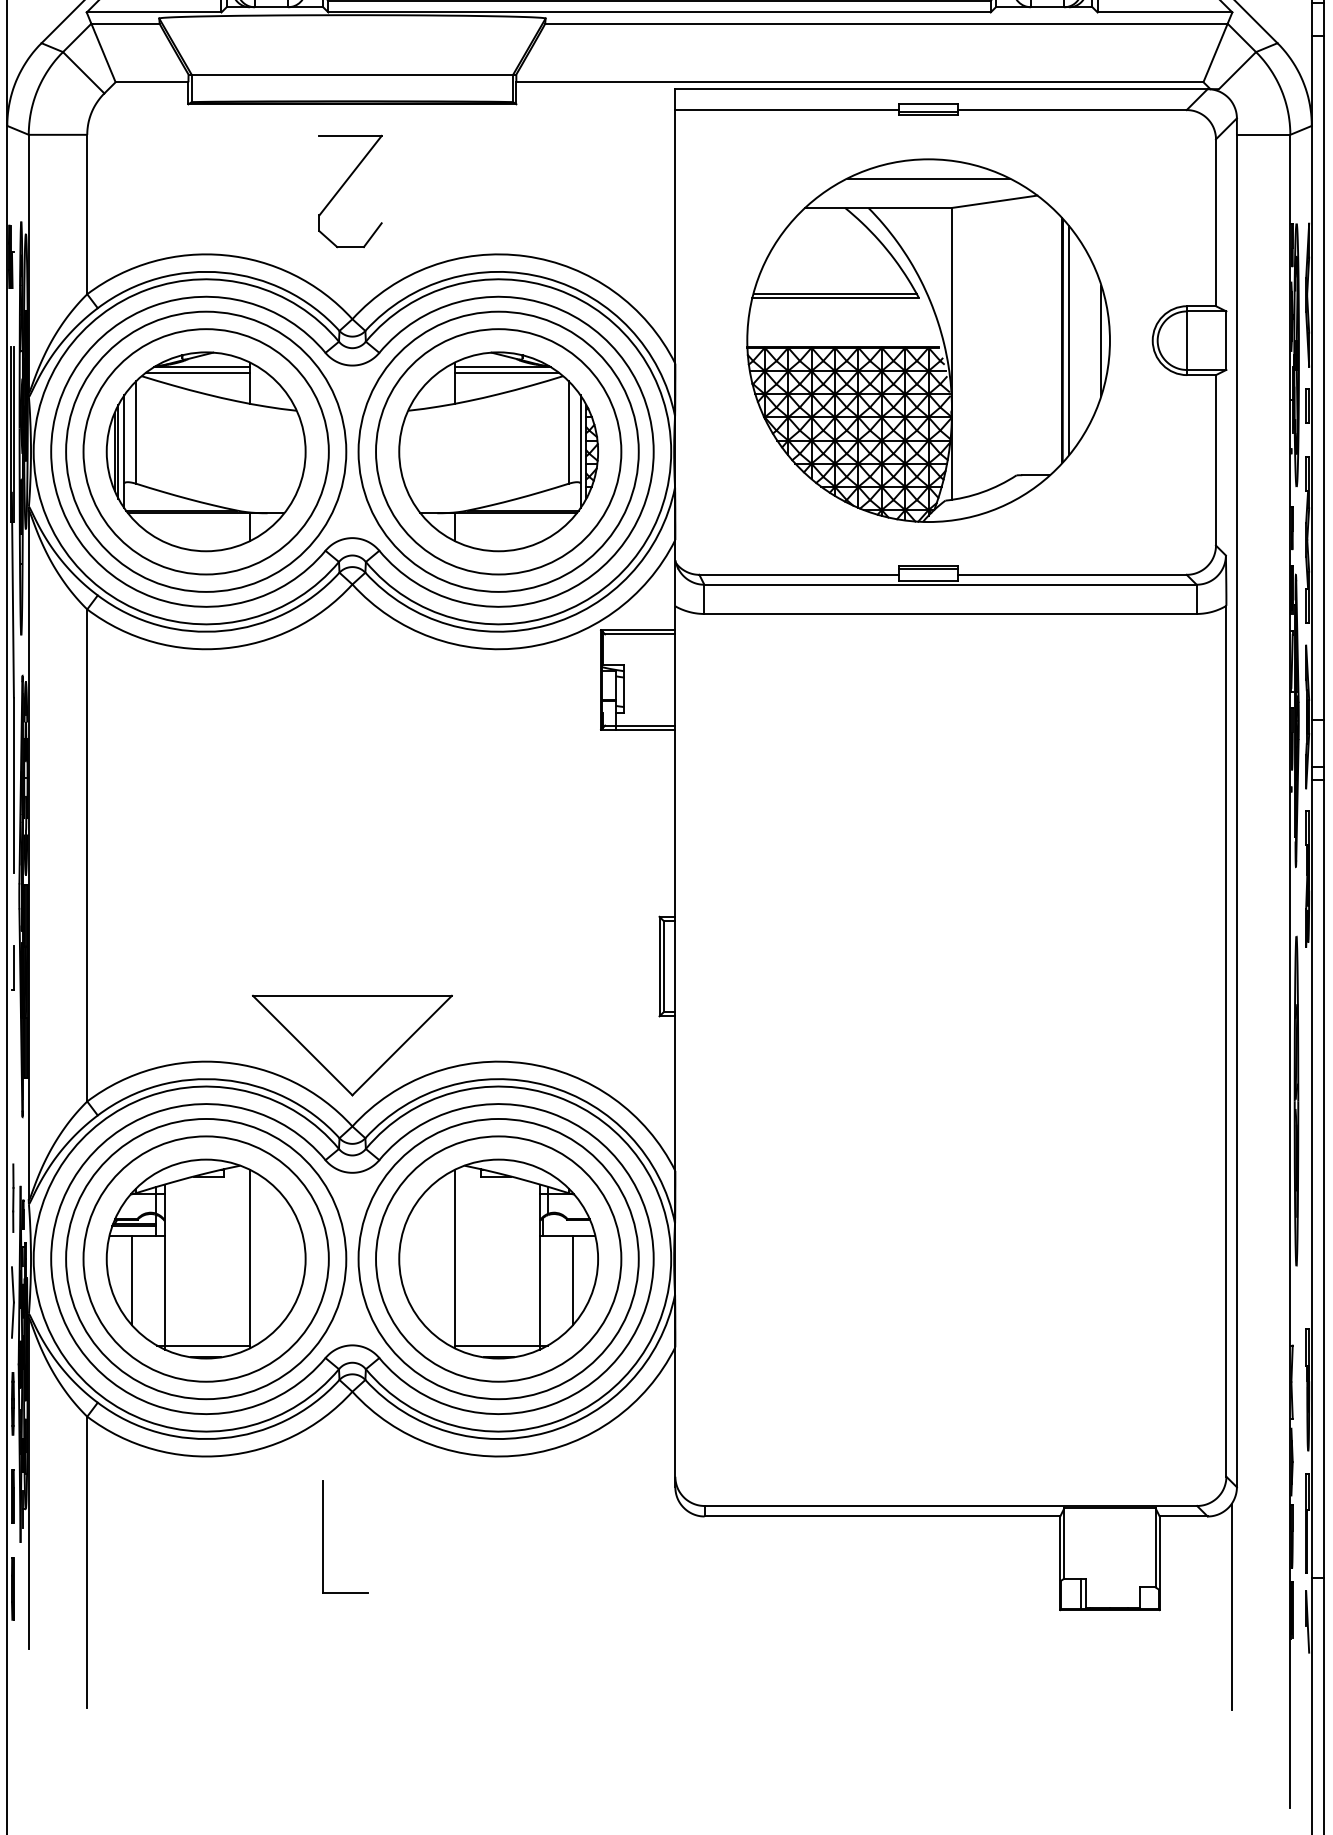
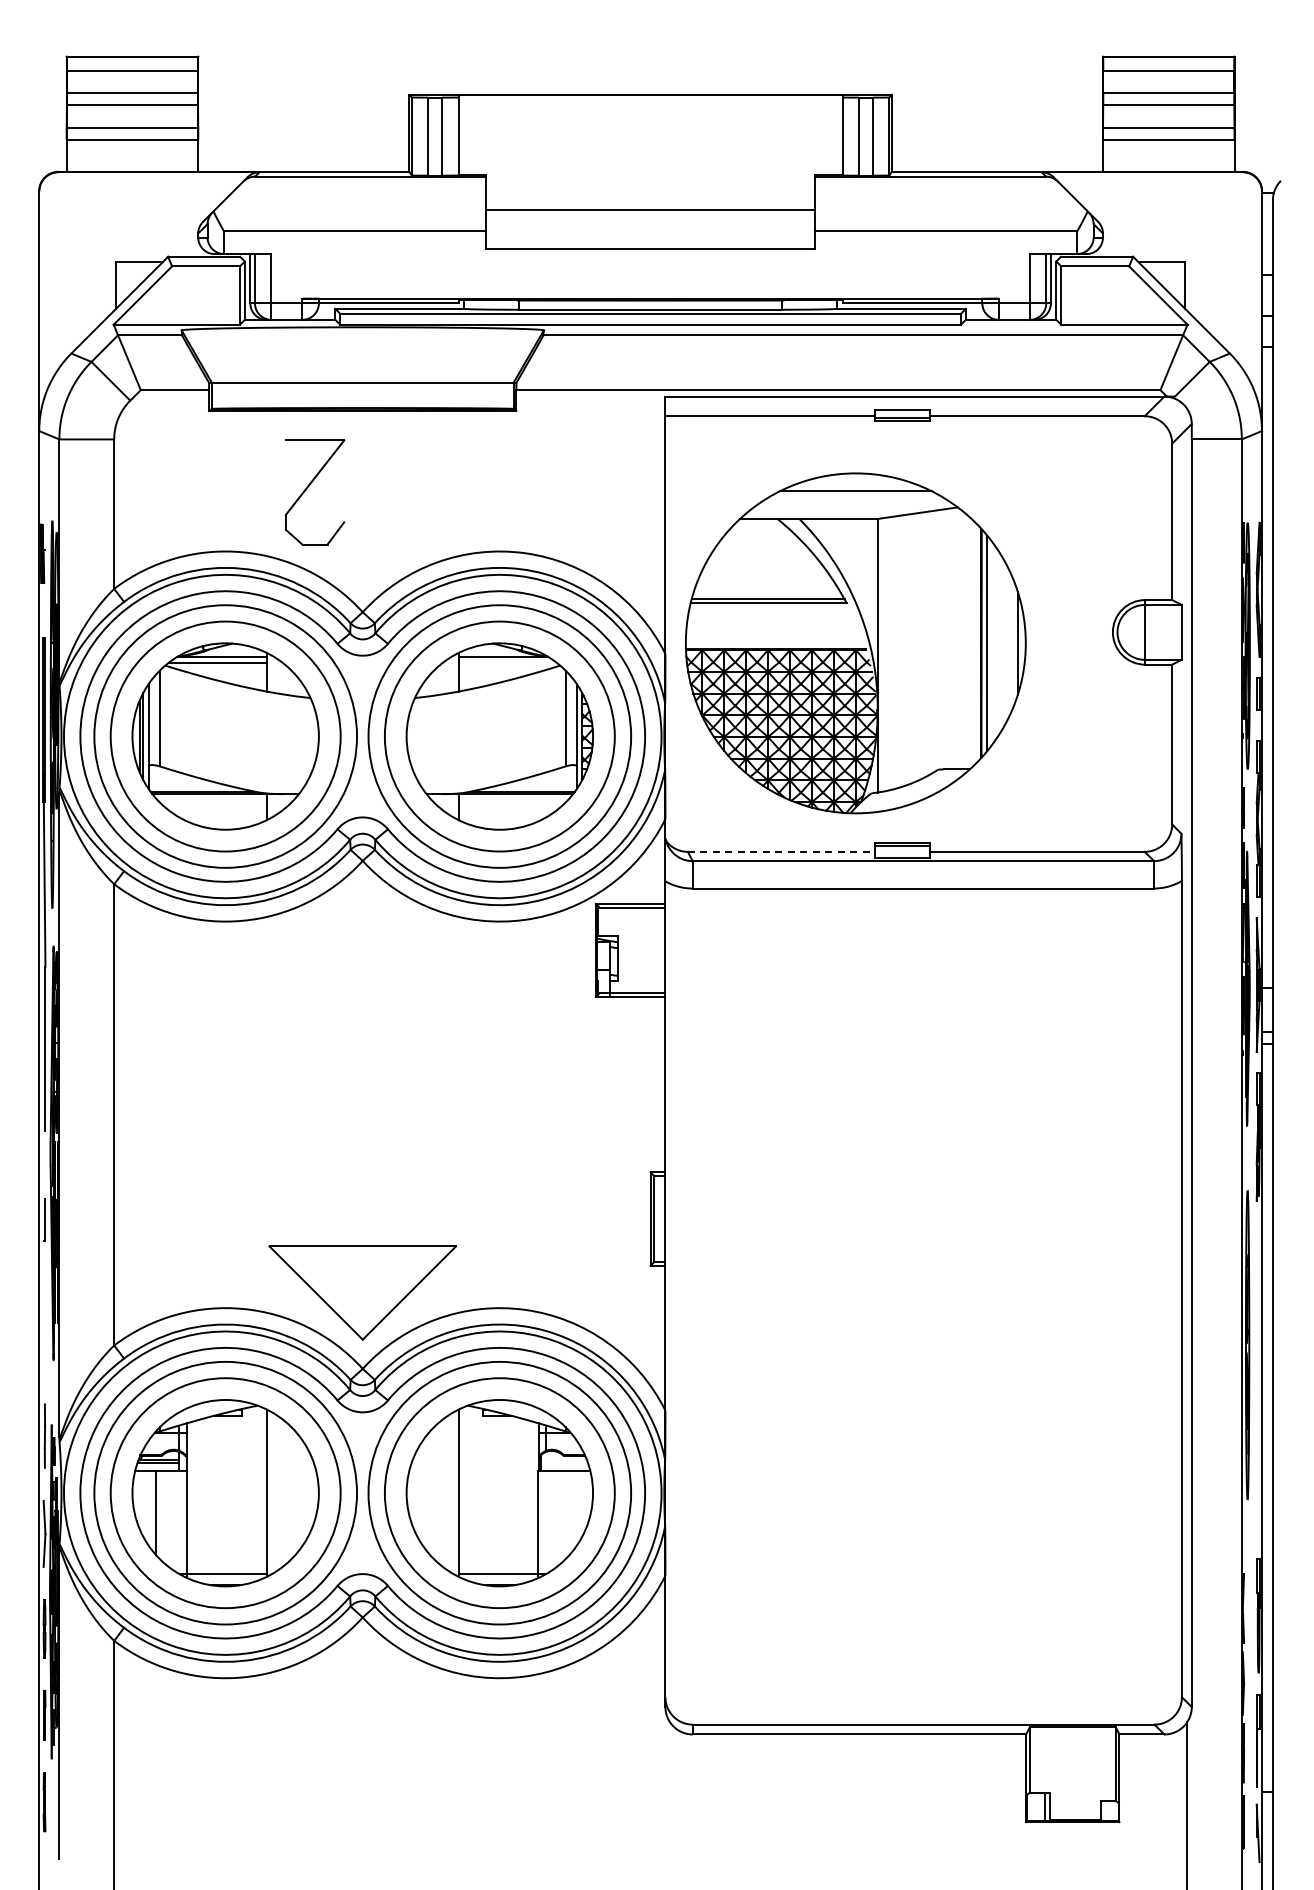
part: (344, 185) -> (309, 486), moved
part: (928, 340) -> (855, 643), moved
line: (506, 372) -> (507, 662), removed
line: (799, 574) -> (781, 851), solid -> dashed
line: (573, 1280) -> (569, 1513), removed
part: (323, 1536) -> (335, 1753), removed

